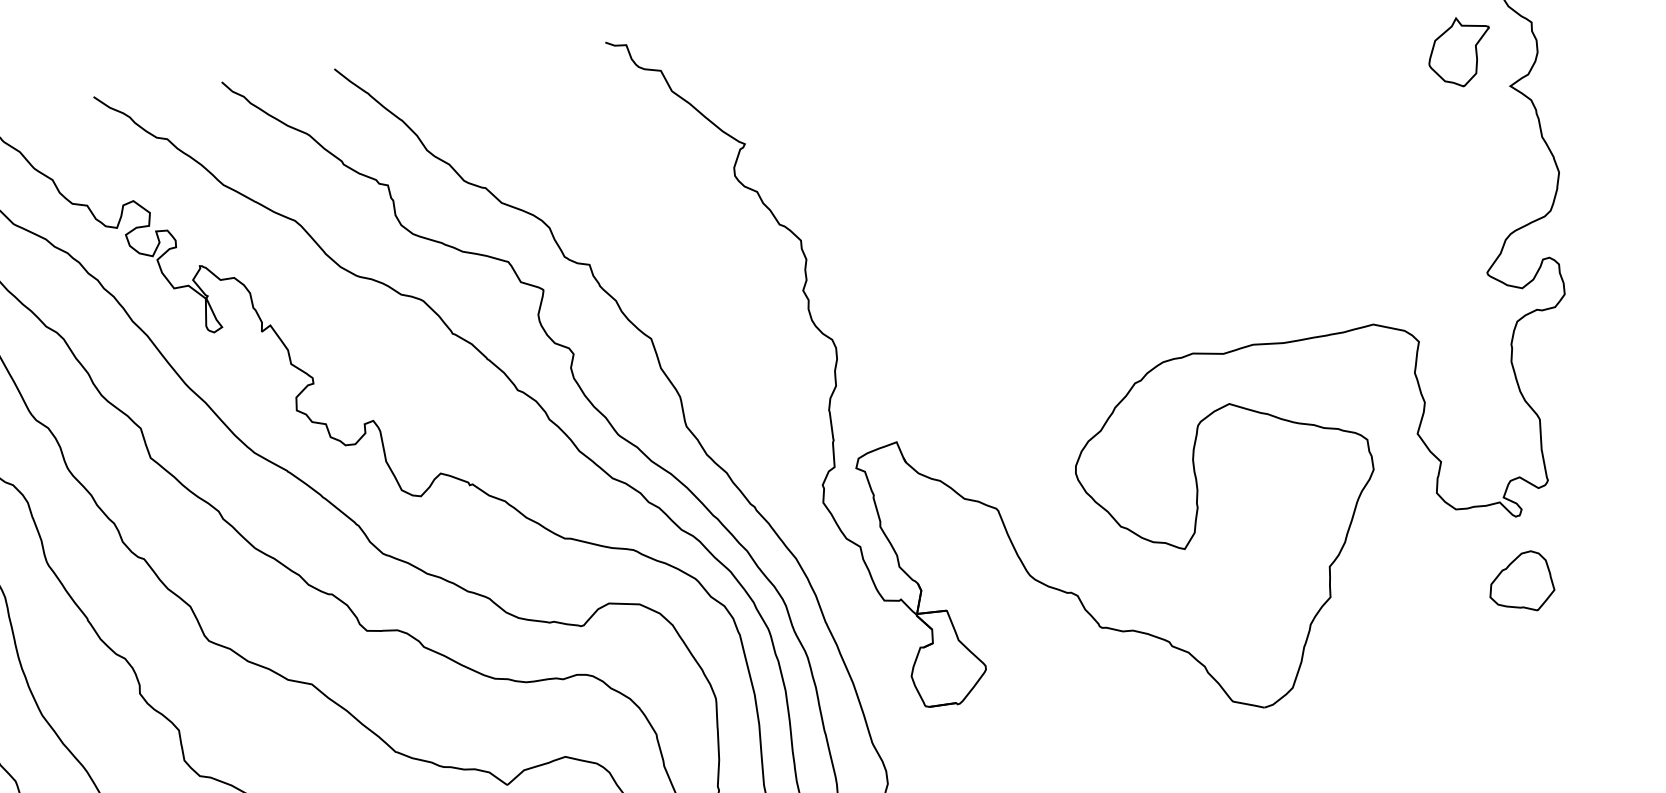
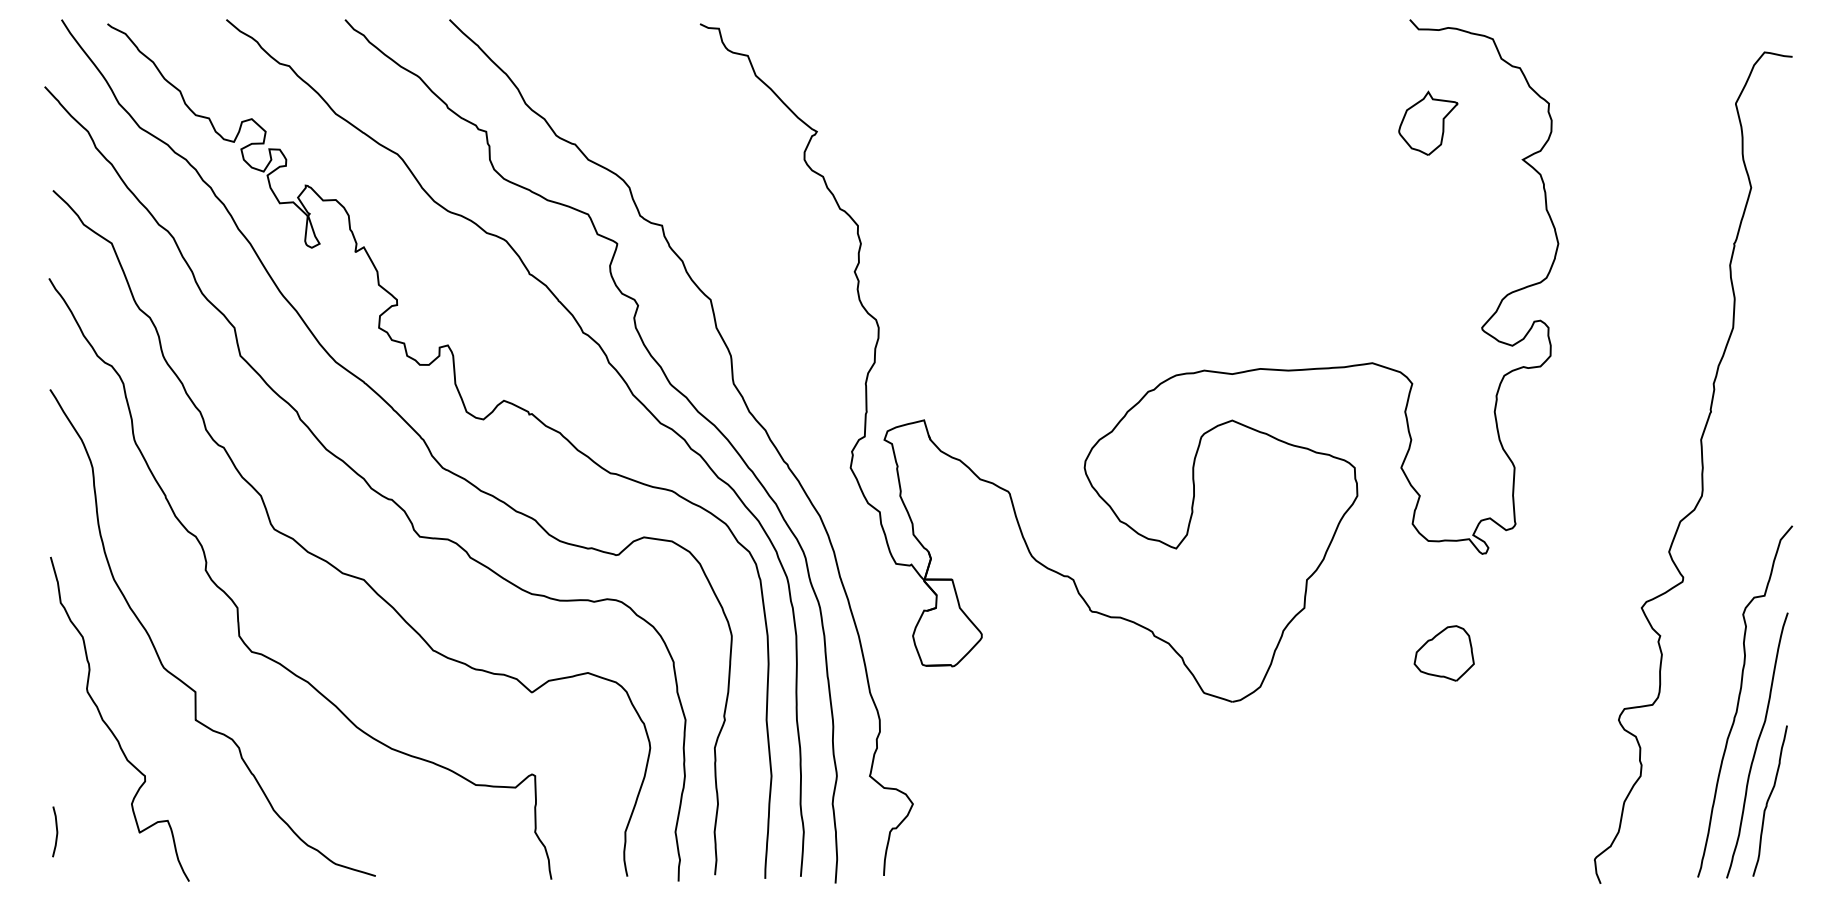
part: (1459, 51) -> (1428, 122), moved
part: (1520, 582) -> (1443, 653), moved

